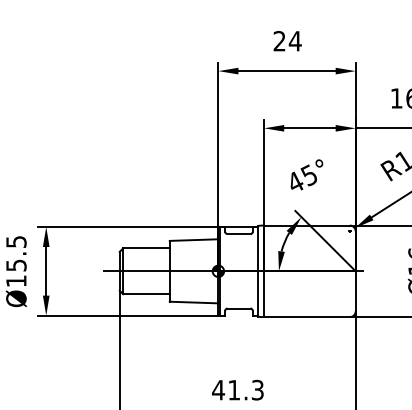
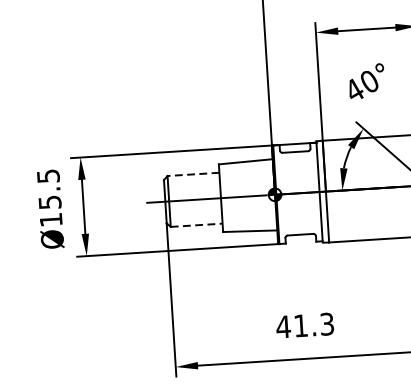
text: (308, 175) -> (368, 81), 45° -> 40°
line: (145, 248) -> (192, 174), solid -> dashed
line: (146, 294) -> (196, 225), solid -> dashed

